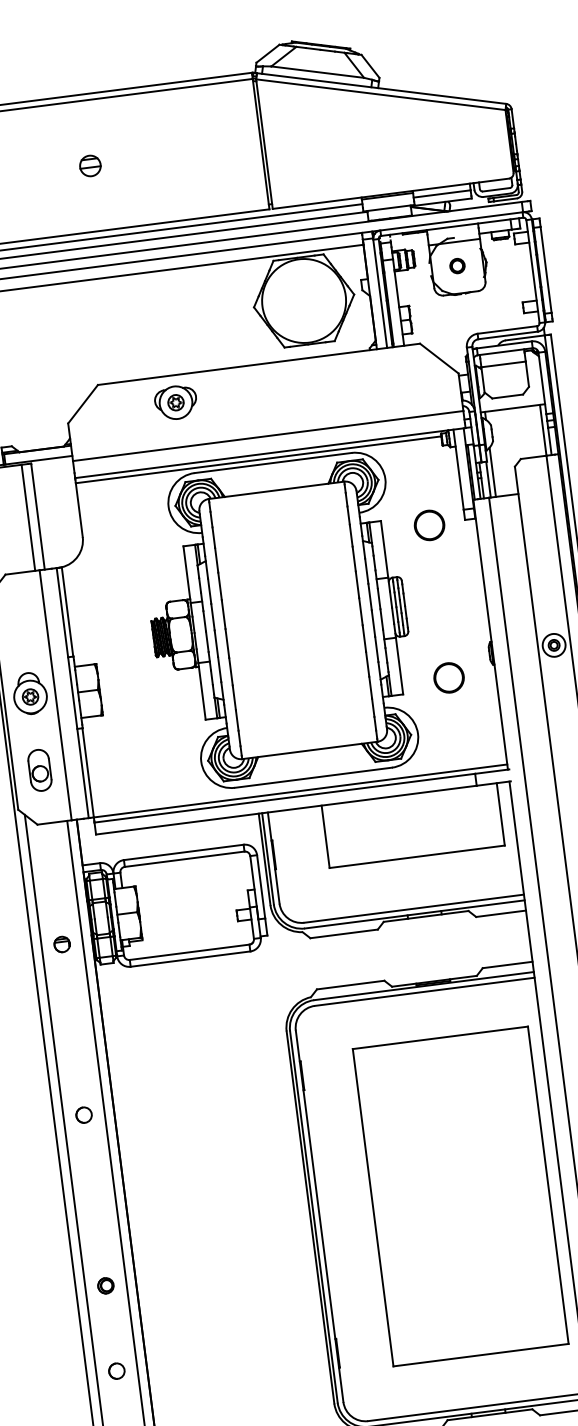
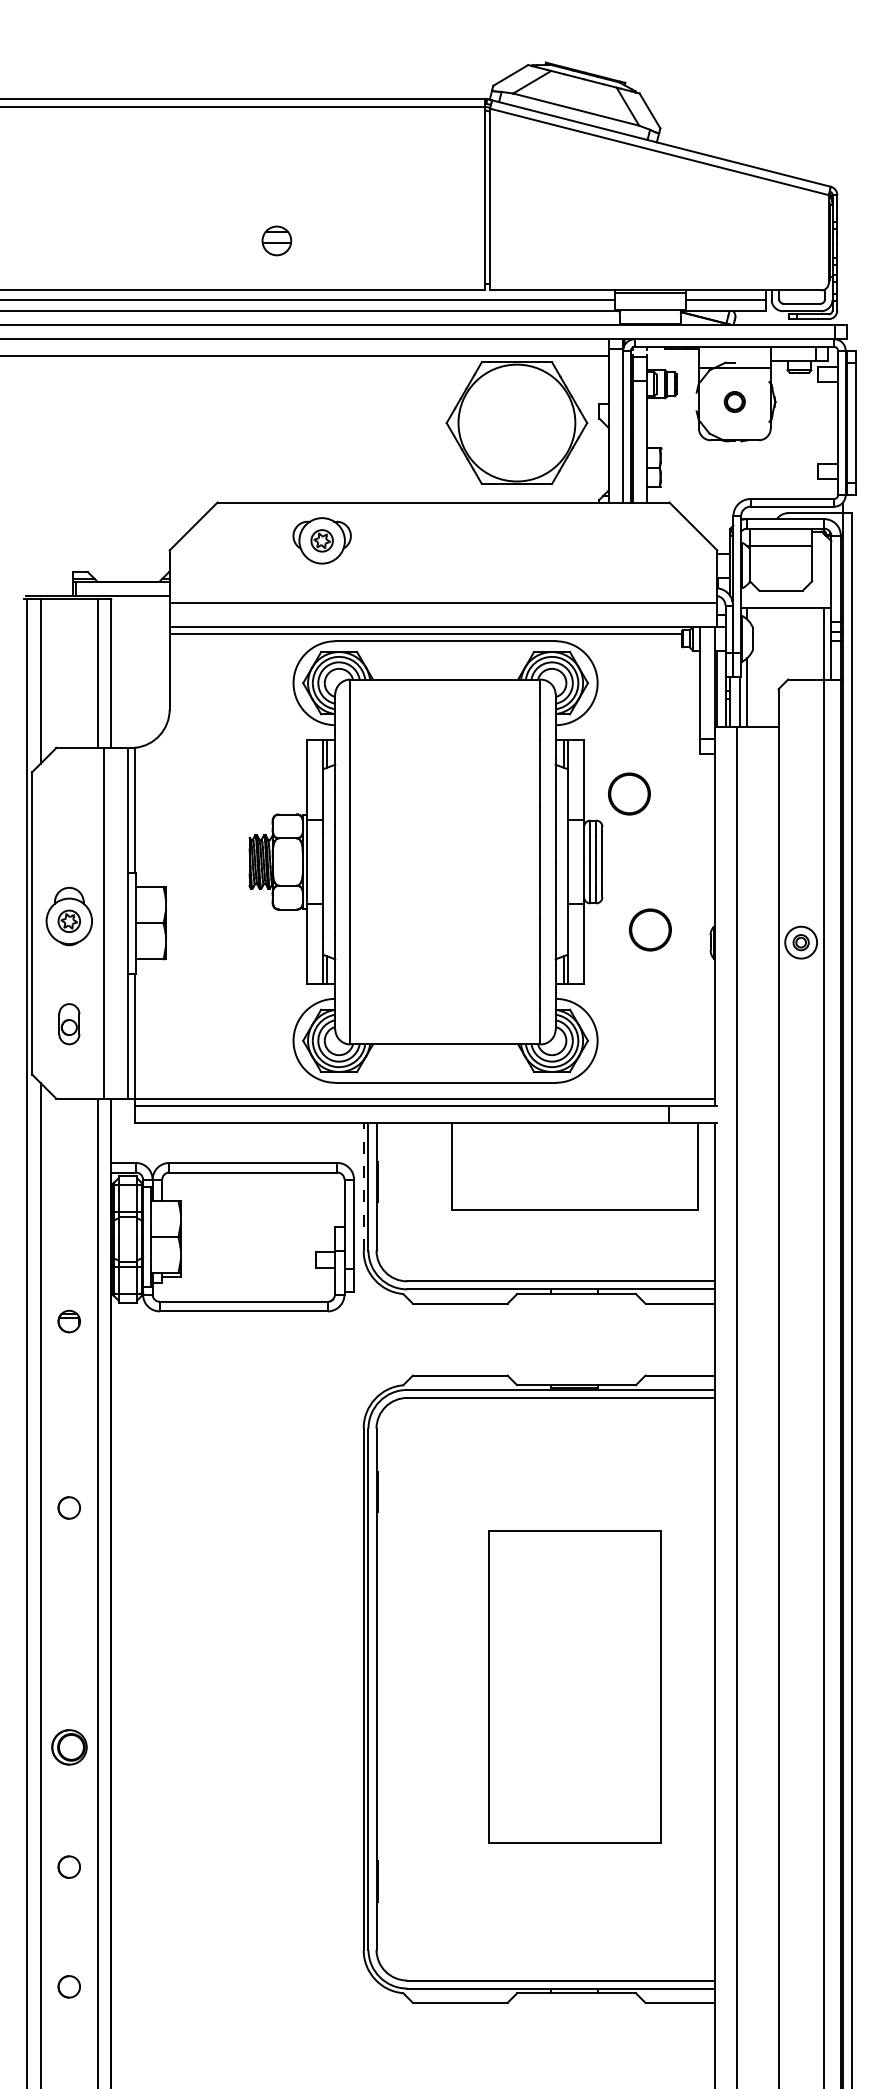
part: (90, 165) -> (276, 240), moved
circle: (429, 525) -> (629, 793), moved
circle: (449, 677) -> (650, 929), moved
part: (40, 769) -> (69, 1023), size x0.7
line: (264, 859) -> (363, 1186), solid -> dashed
part: (61, 944) -> (68, 1321), moved
part: (460, 1196) -> (574, 1686), size x0.7
part: (105, 1285) -> (68, 1747), size x1.6

